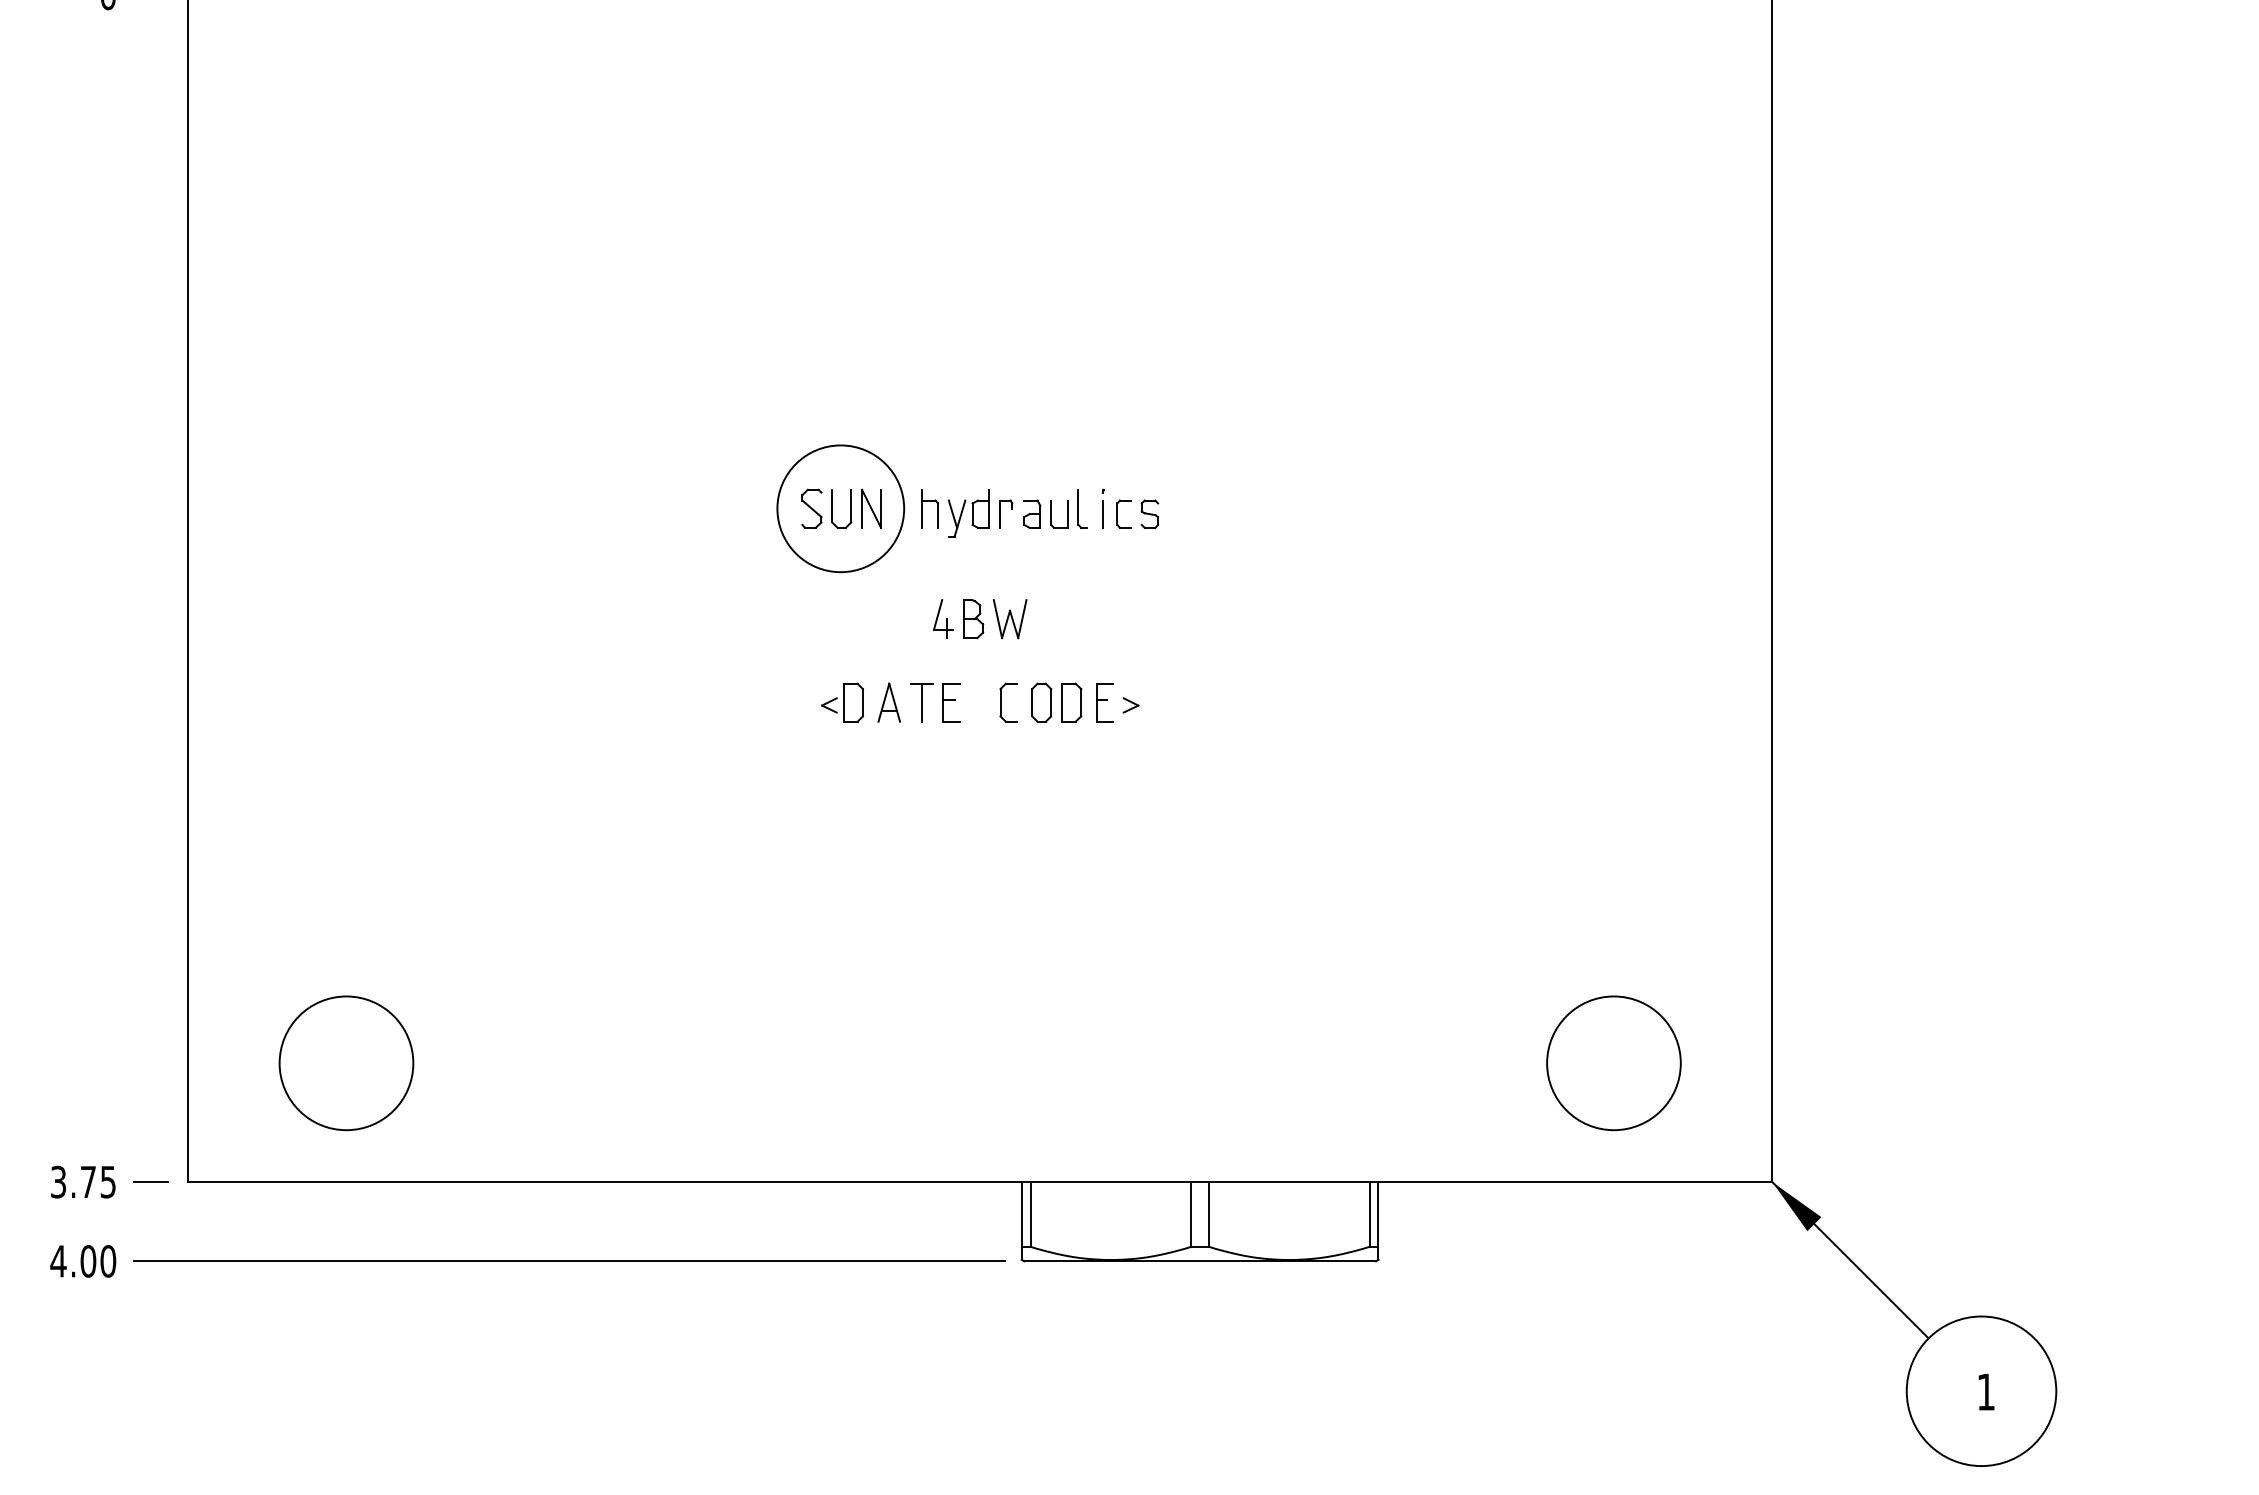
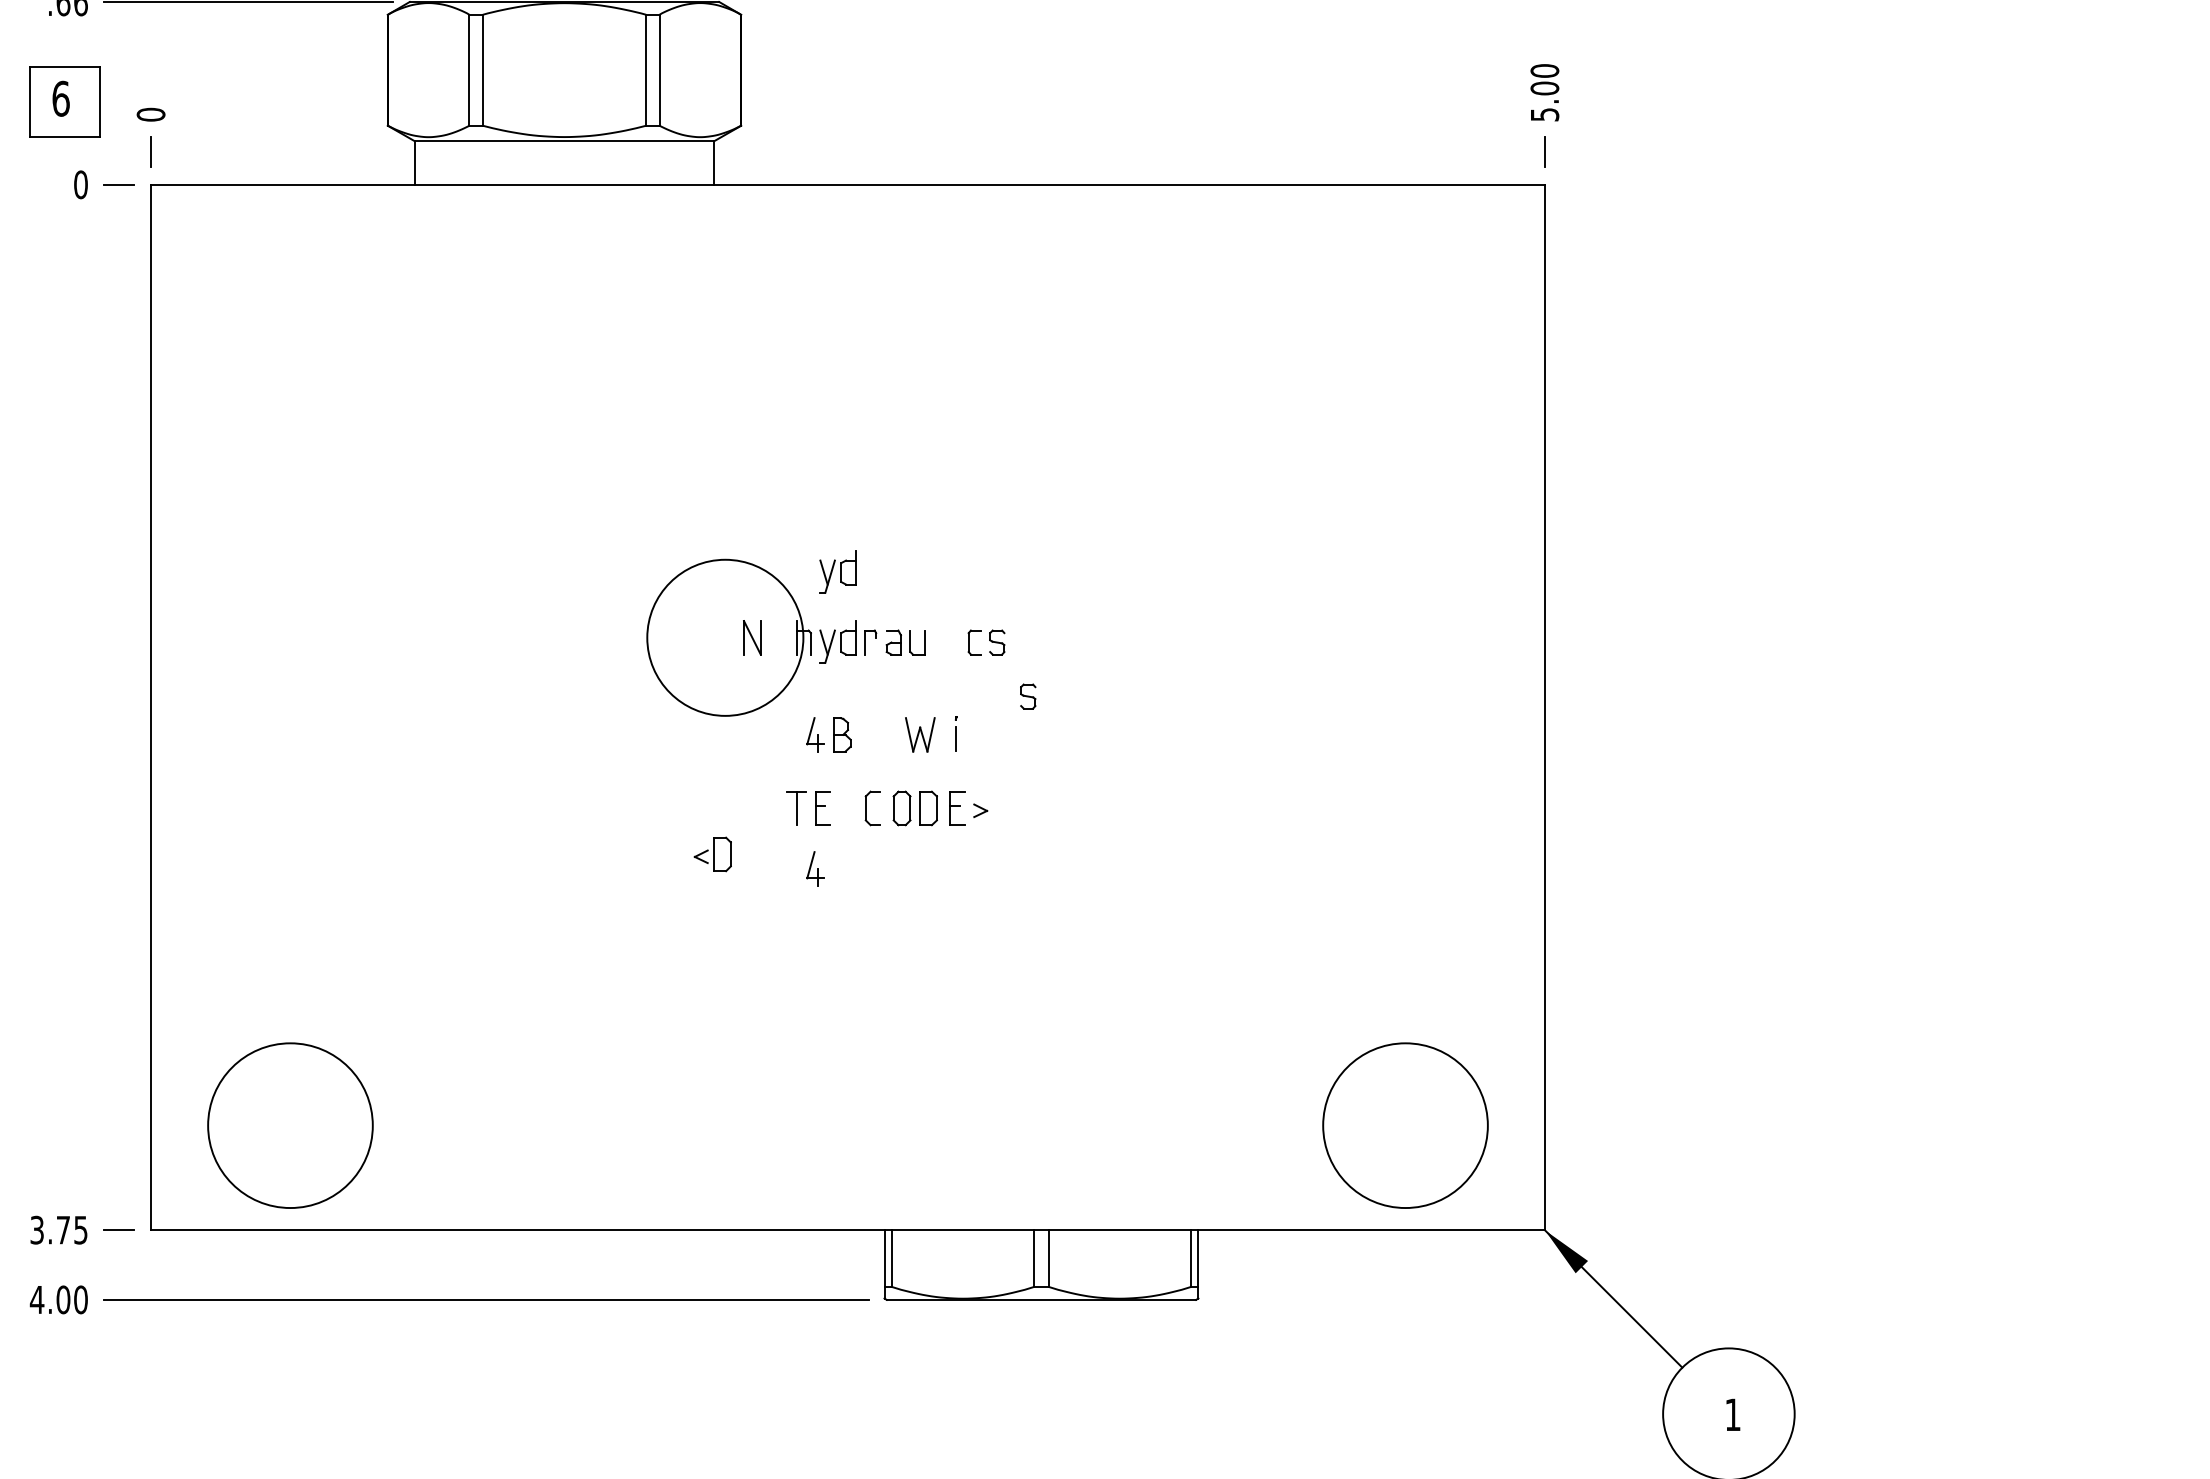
part: (968, 433) -> (837, 571), added
part: (826, 508) -> (712, 637), removed
circle: (840, 508) -> (725, 637), size x1.4
part: (1081, 508) -> (937, 637), removed
part: (1103, 508) -> (956, 733), moved
part: (1185, 575) -> (1028, 696), added
part: (1010, 618) -> (920, 734), moved
part: (842, 702) -> (712, 854), moved
part: (888, 702) -> (767, 808), removed
part: (943, 771) -> (815, 868), added
circle: (346, 1063) -> (290, 1125), size x1.4
circle: (1613, 1063) -> (1405, 1125), size x1.4

